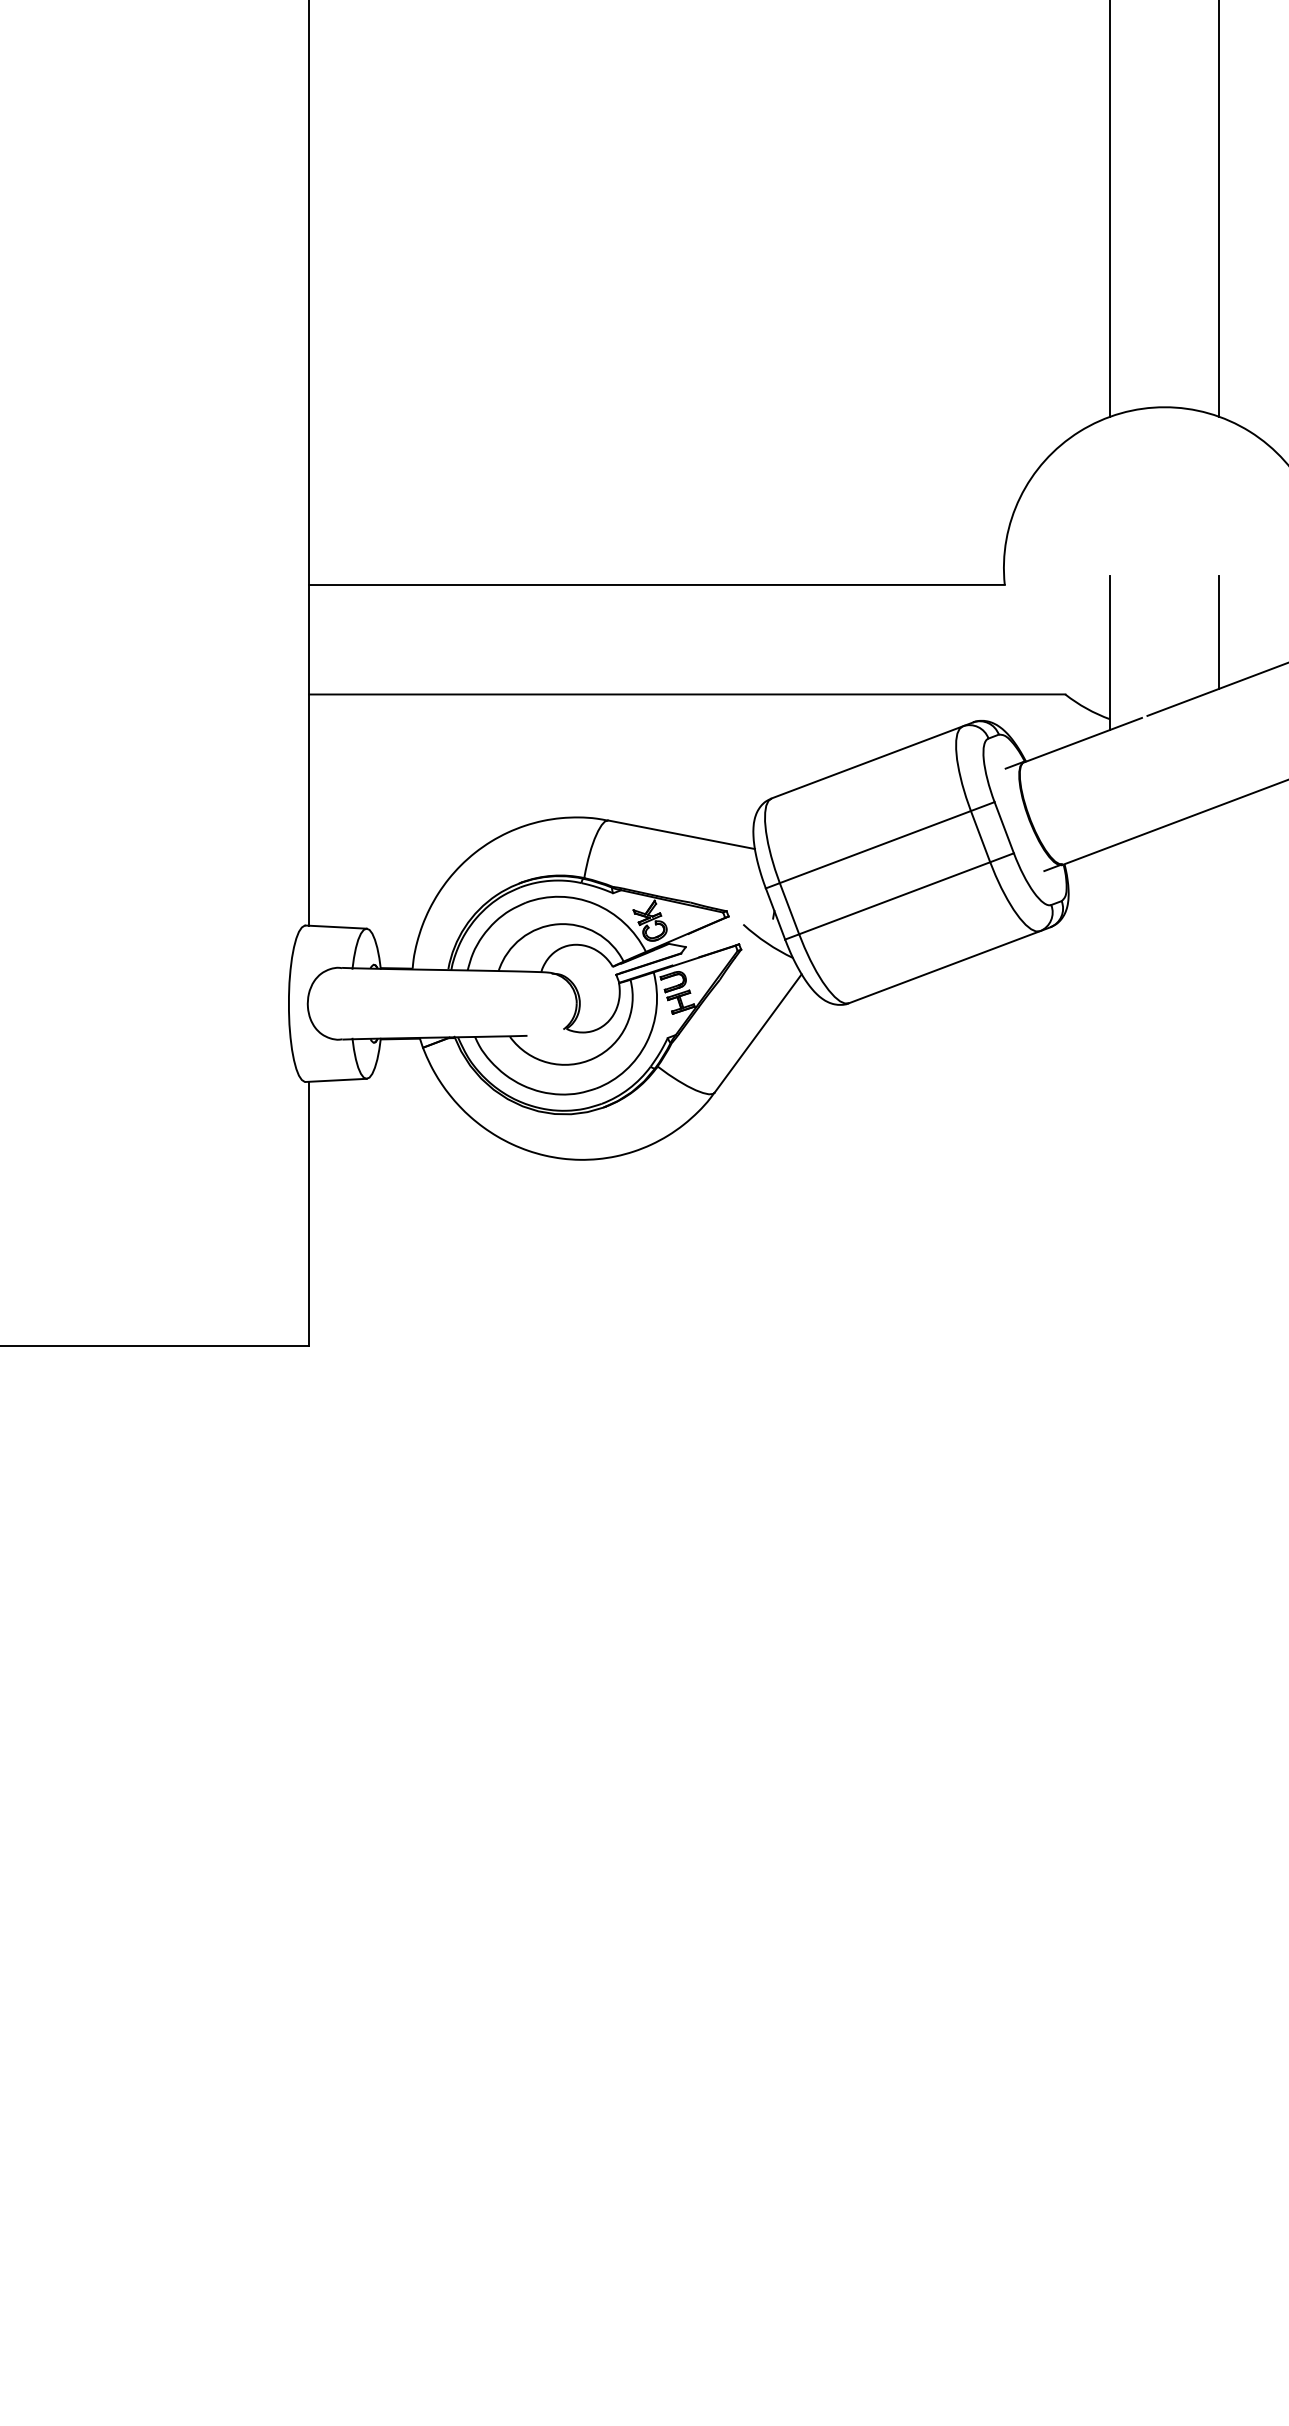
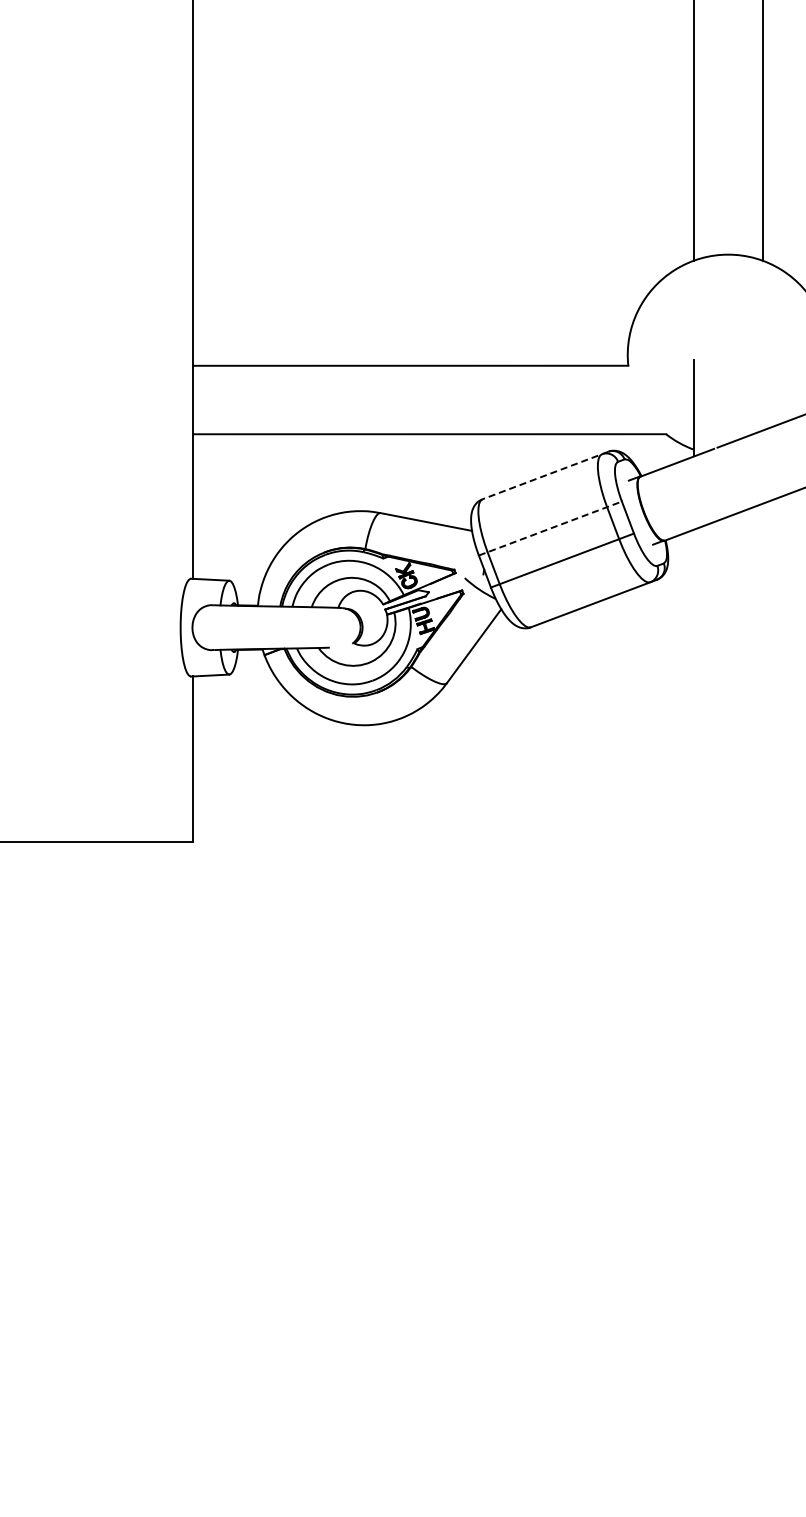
line: (1219, 632) -> (762, 395), removed
line: (872, 760) -> (545, 475), solid -> dashed
line: (880, 845) -> (550, 528), solid -> dashed

